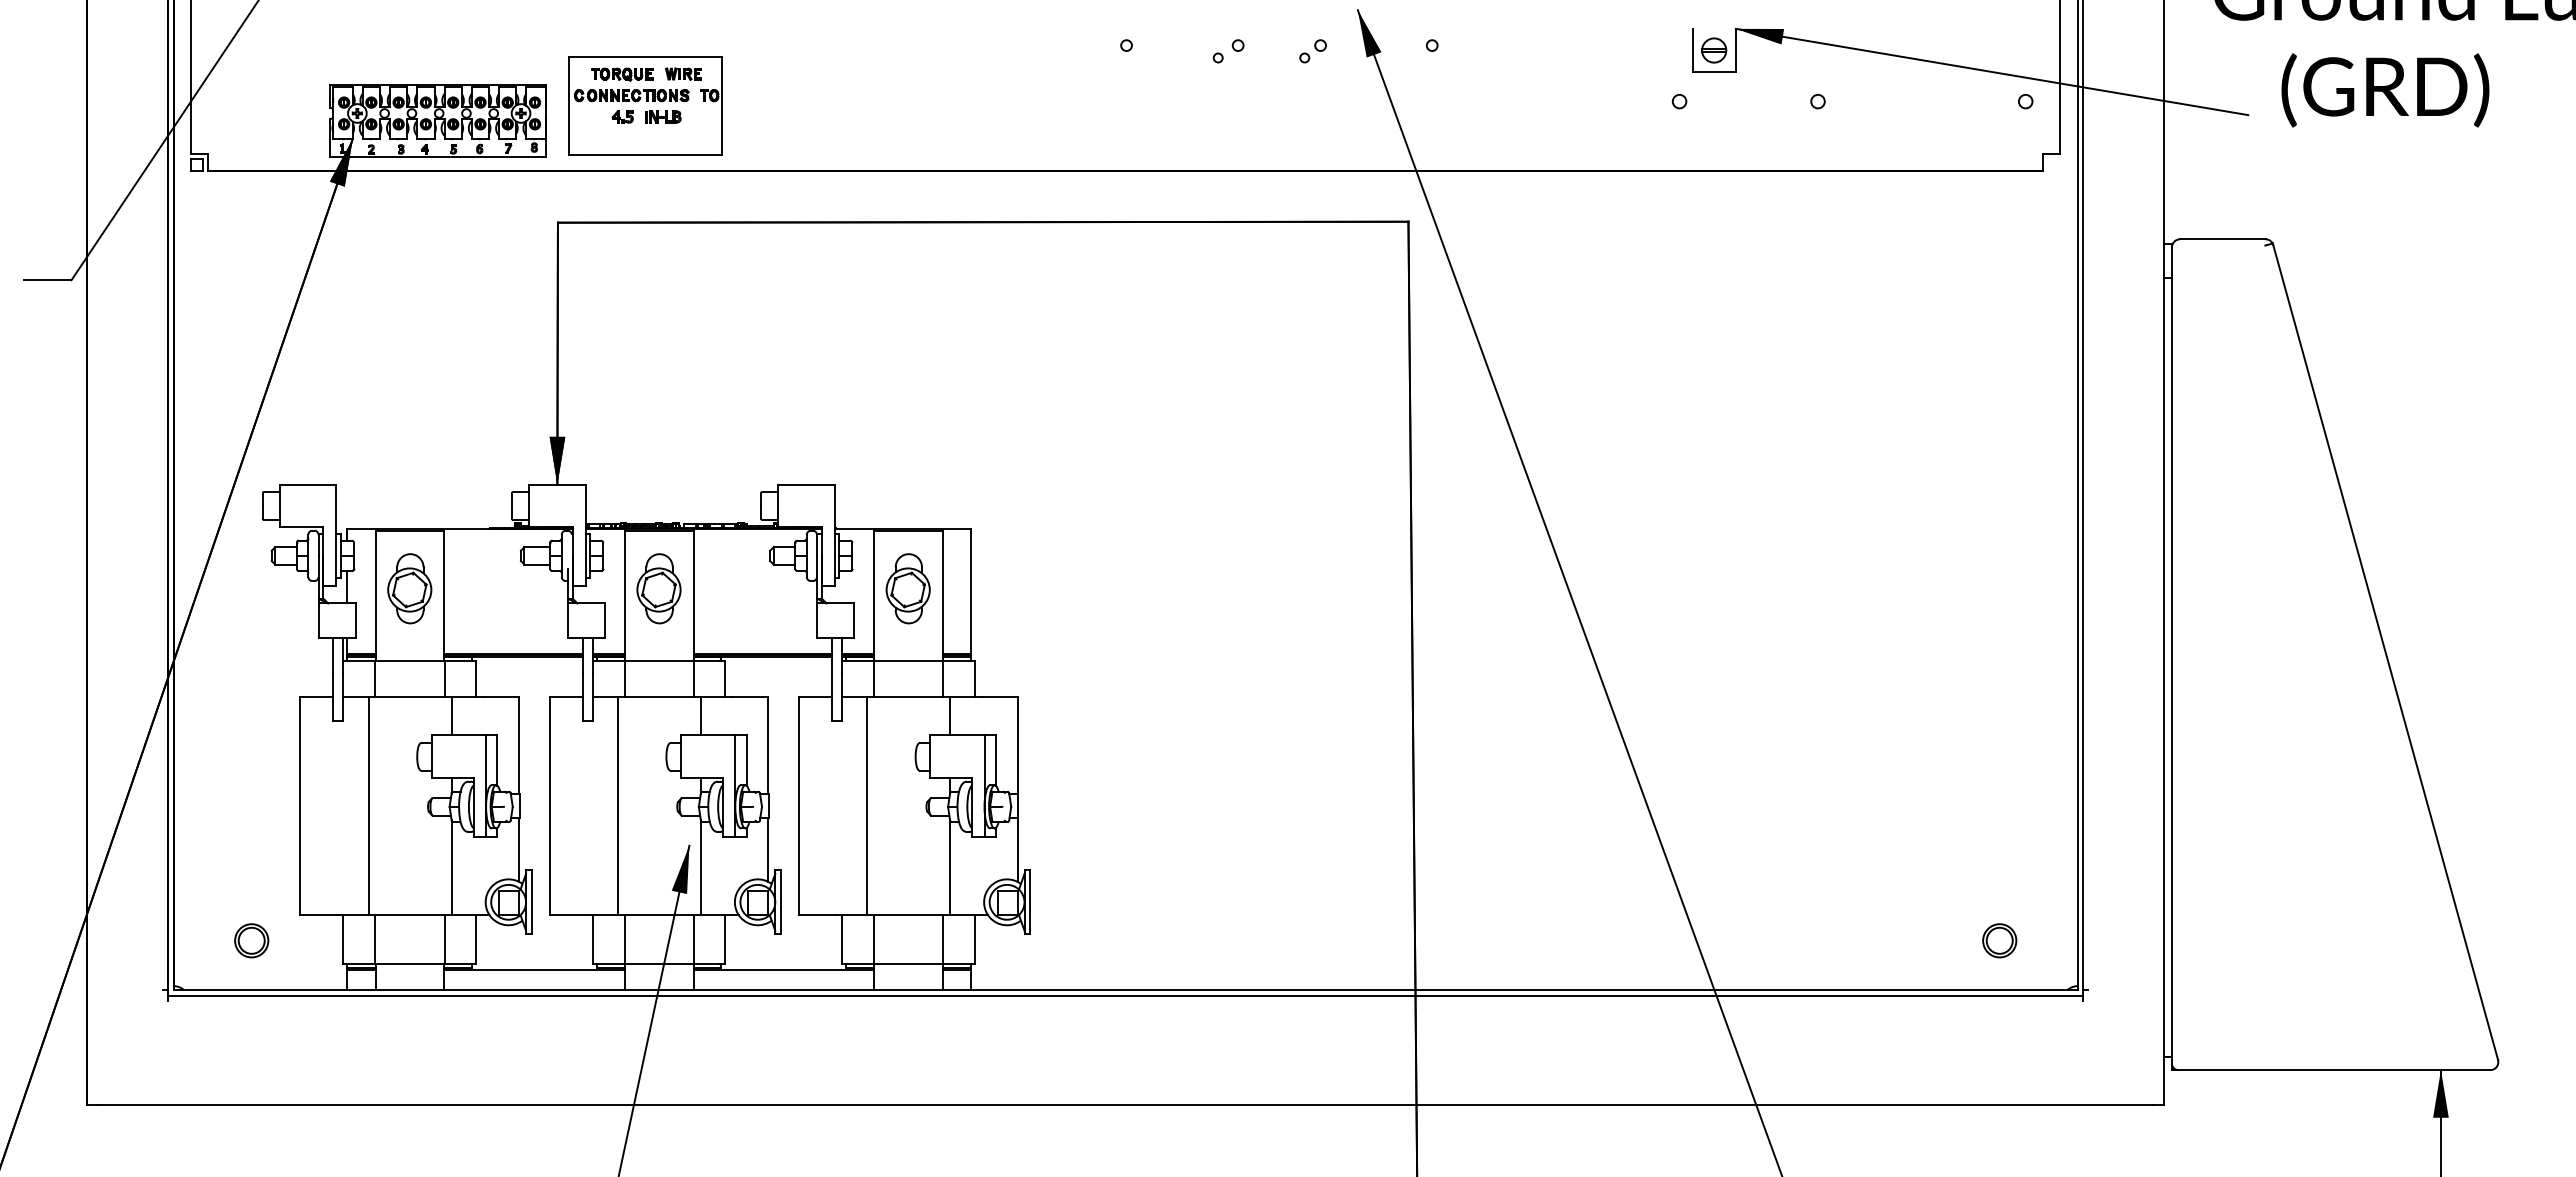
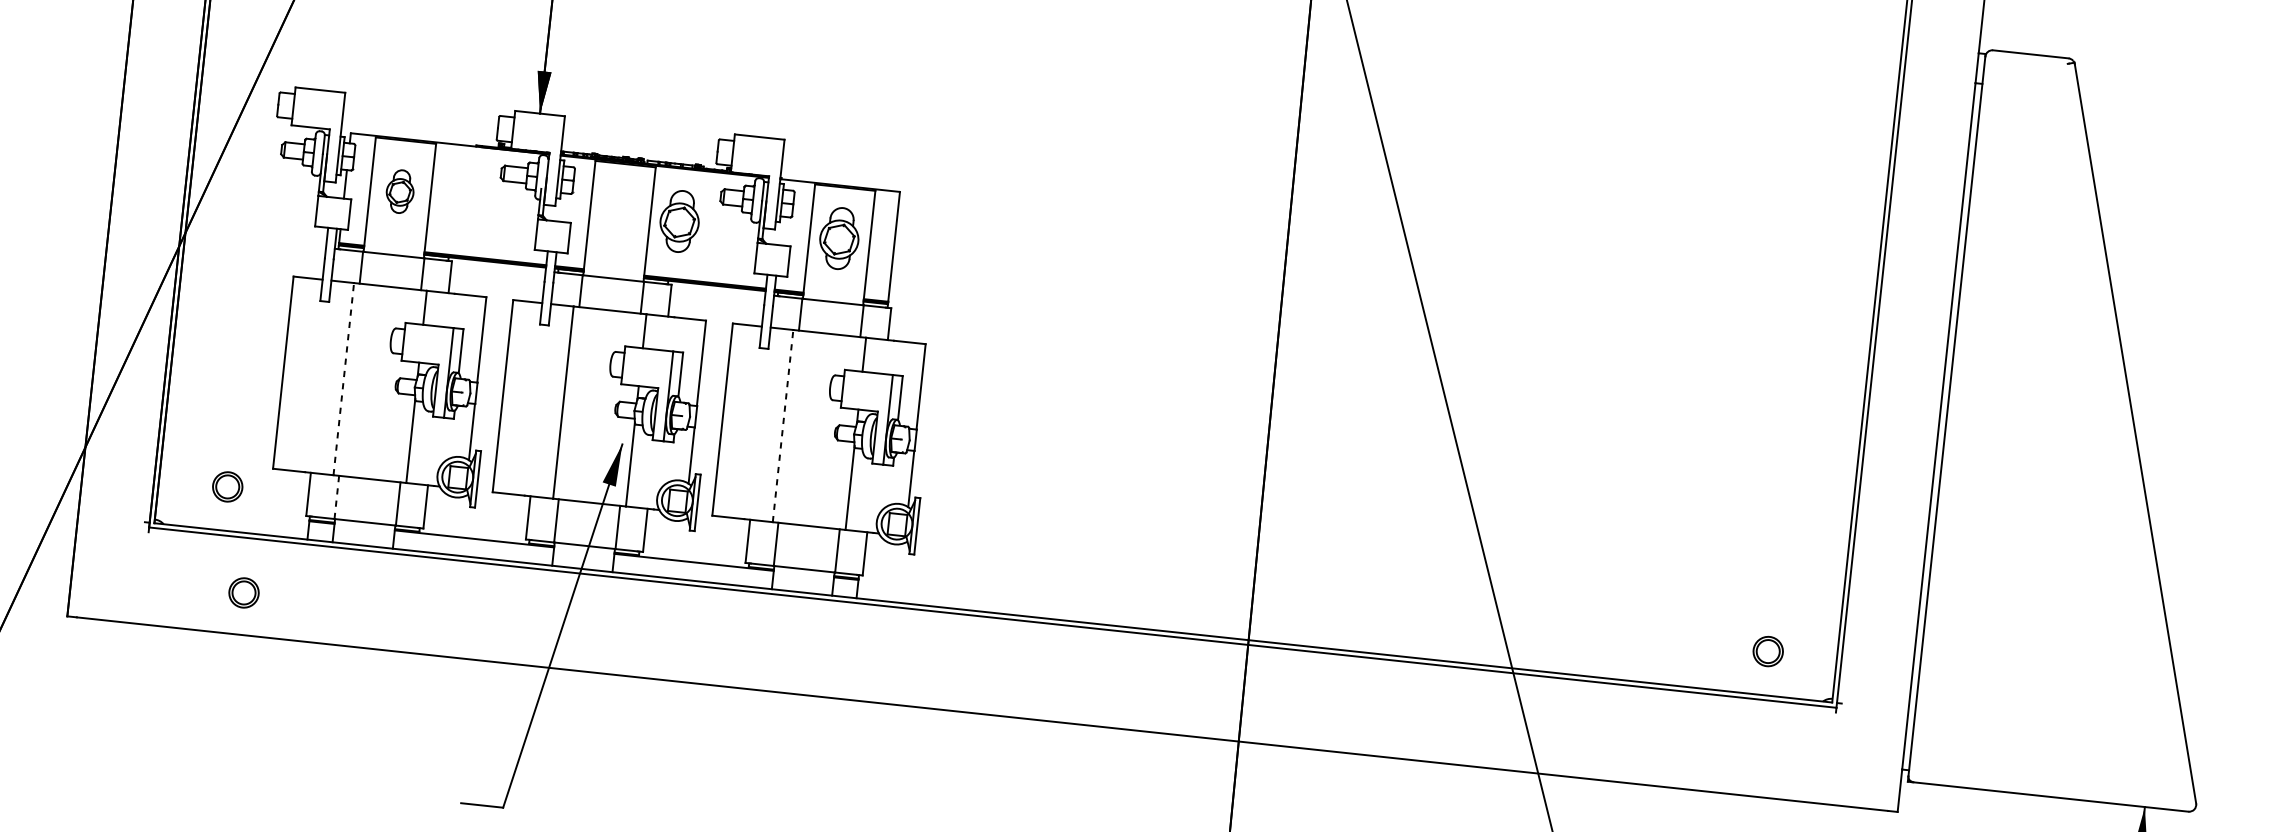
part: (409, 588) -> (399, 191), size x0.7
part: (658, 588) -> (679, 221), moved
line: (369, 805) -> (344, 378), solid -> dashed
line: (867, 805) -> (783, 425), solid -> dashed
line: (375, 939) -> (336, 497), solid -> dashed
part: (282, 1057) -> (243, 592), added

